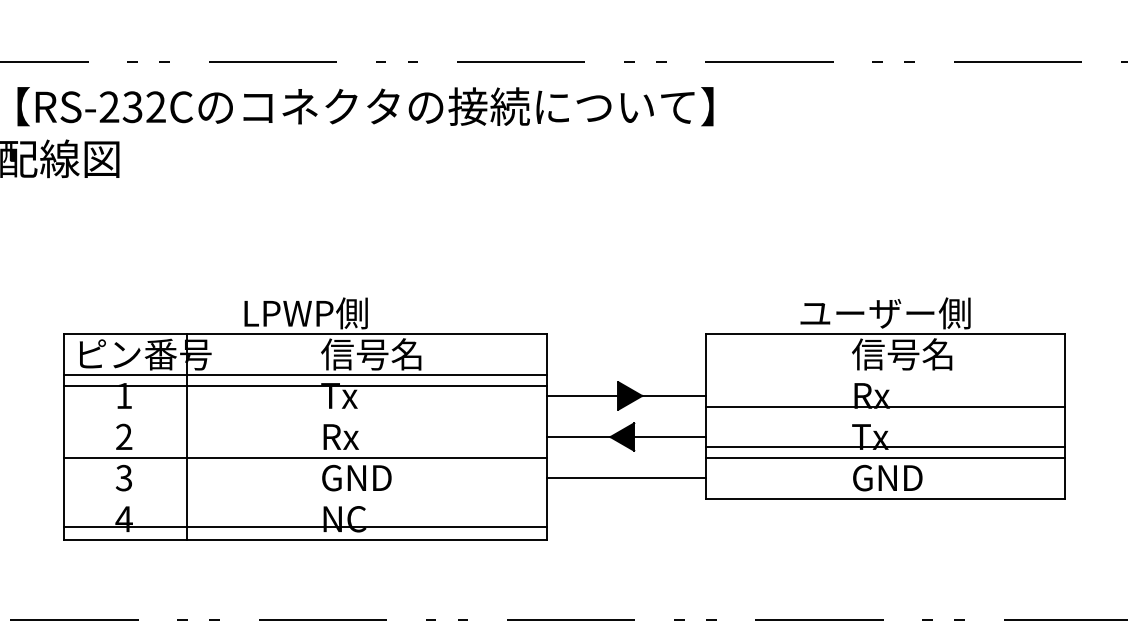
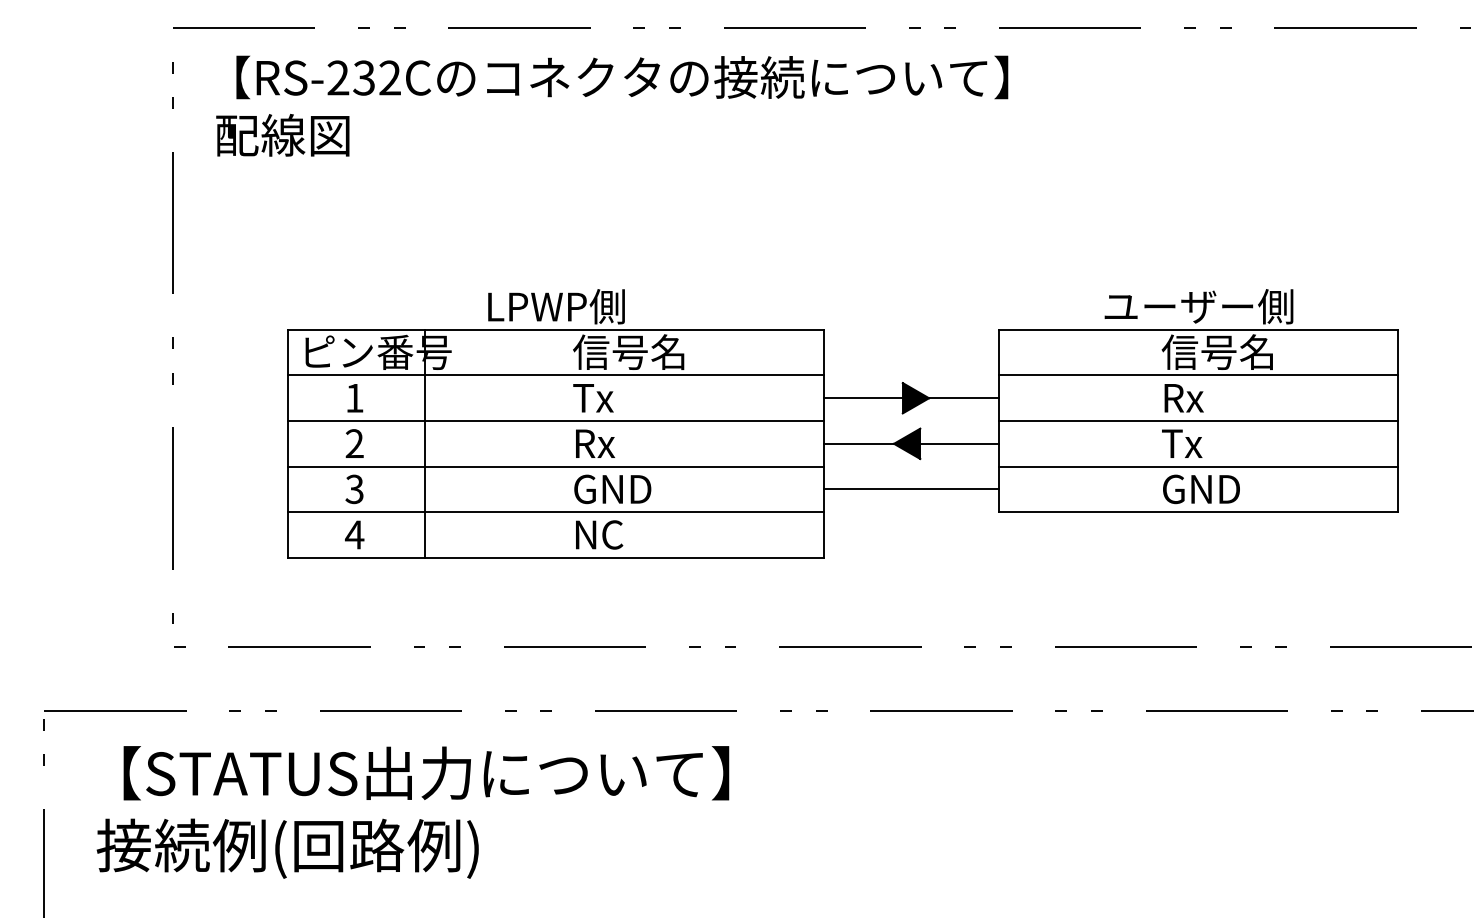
line: (305, 386) -> (555, 421), moved
line: (885, 406) -> (1198, 375), moved
line: (885, 447) -> (1198, 421), moved
line: (305, 526) -> (555, 512), moved

